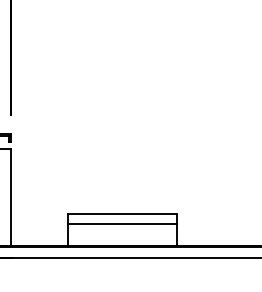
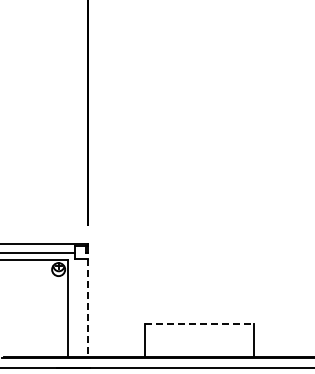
line: (11, 198) -> (88, 308), solid -> dashed
line: (122, 214) -> (199, 324), solid -> dashed
line: (121, 223) -> (198, 333), removed

